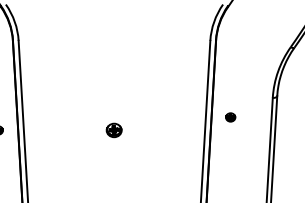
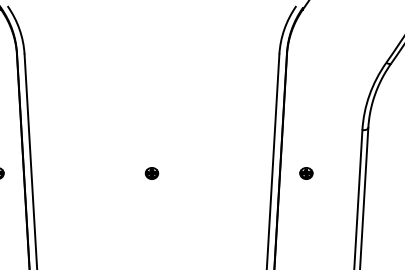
part: (230, 117) -> (306, 173), moved
part: (114, 130) -> (151, 173), size x0.62

